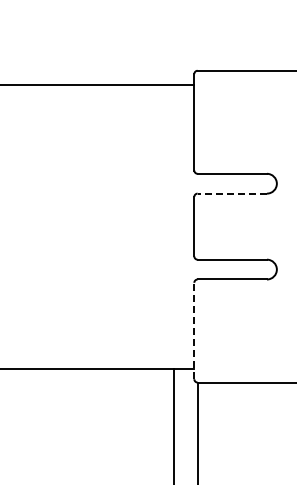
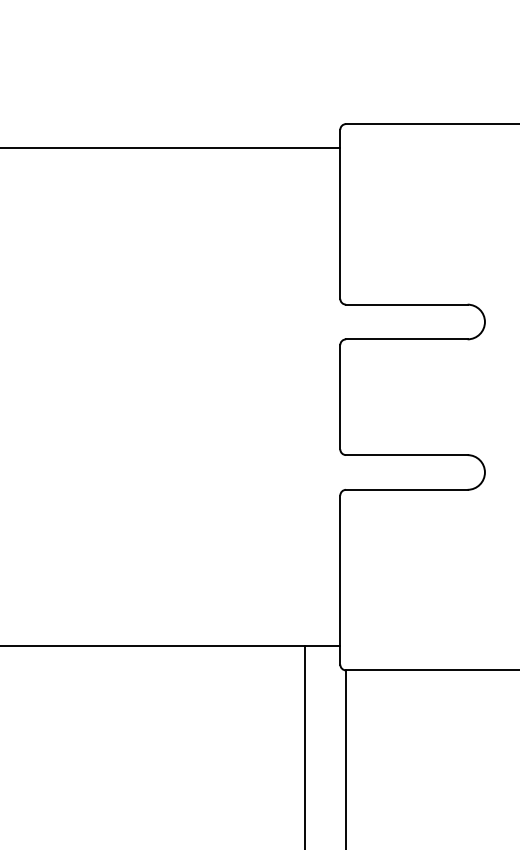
line: (232, 193) -> (407, 339), dashed -> solid
line: (194, 330) -> (340, 579), dashed -> solid

